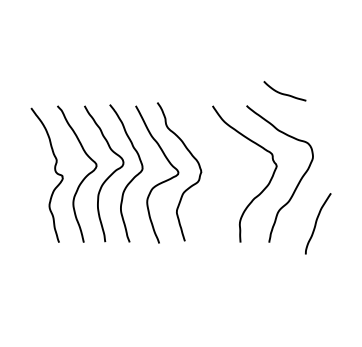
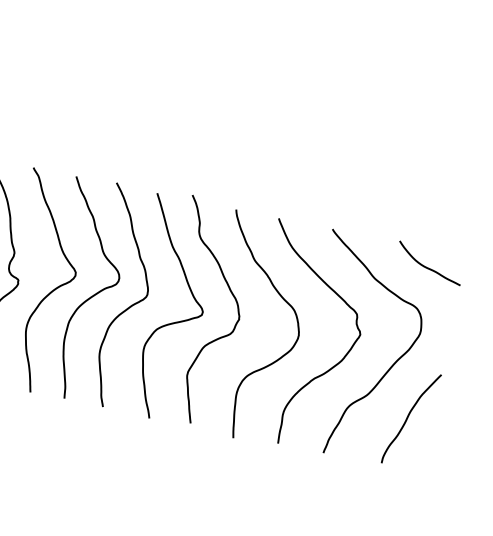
curve: (284, 93) -> (428, 266), moved
curve: (225, 155) -> (282, 300), added
curve: (316, 223) -> (408, 417), moved

